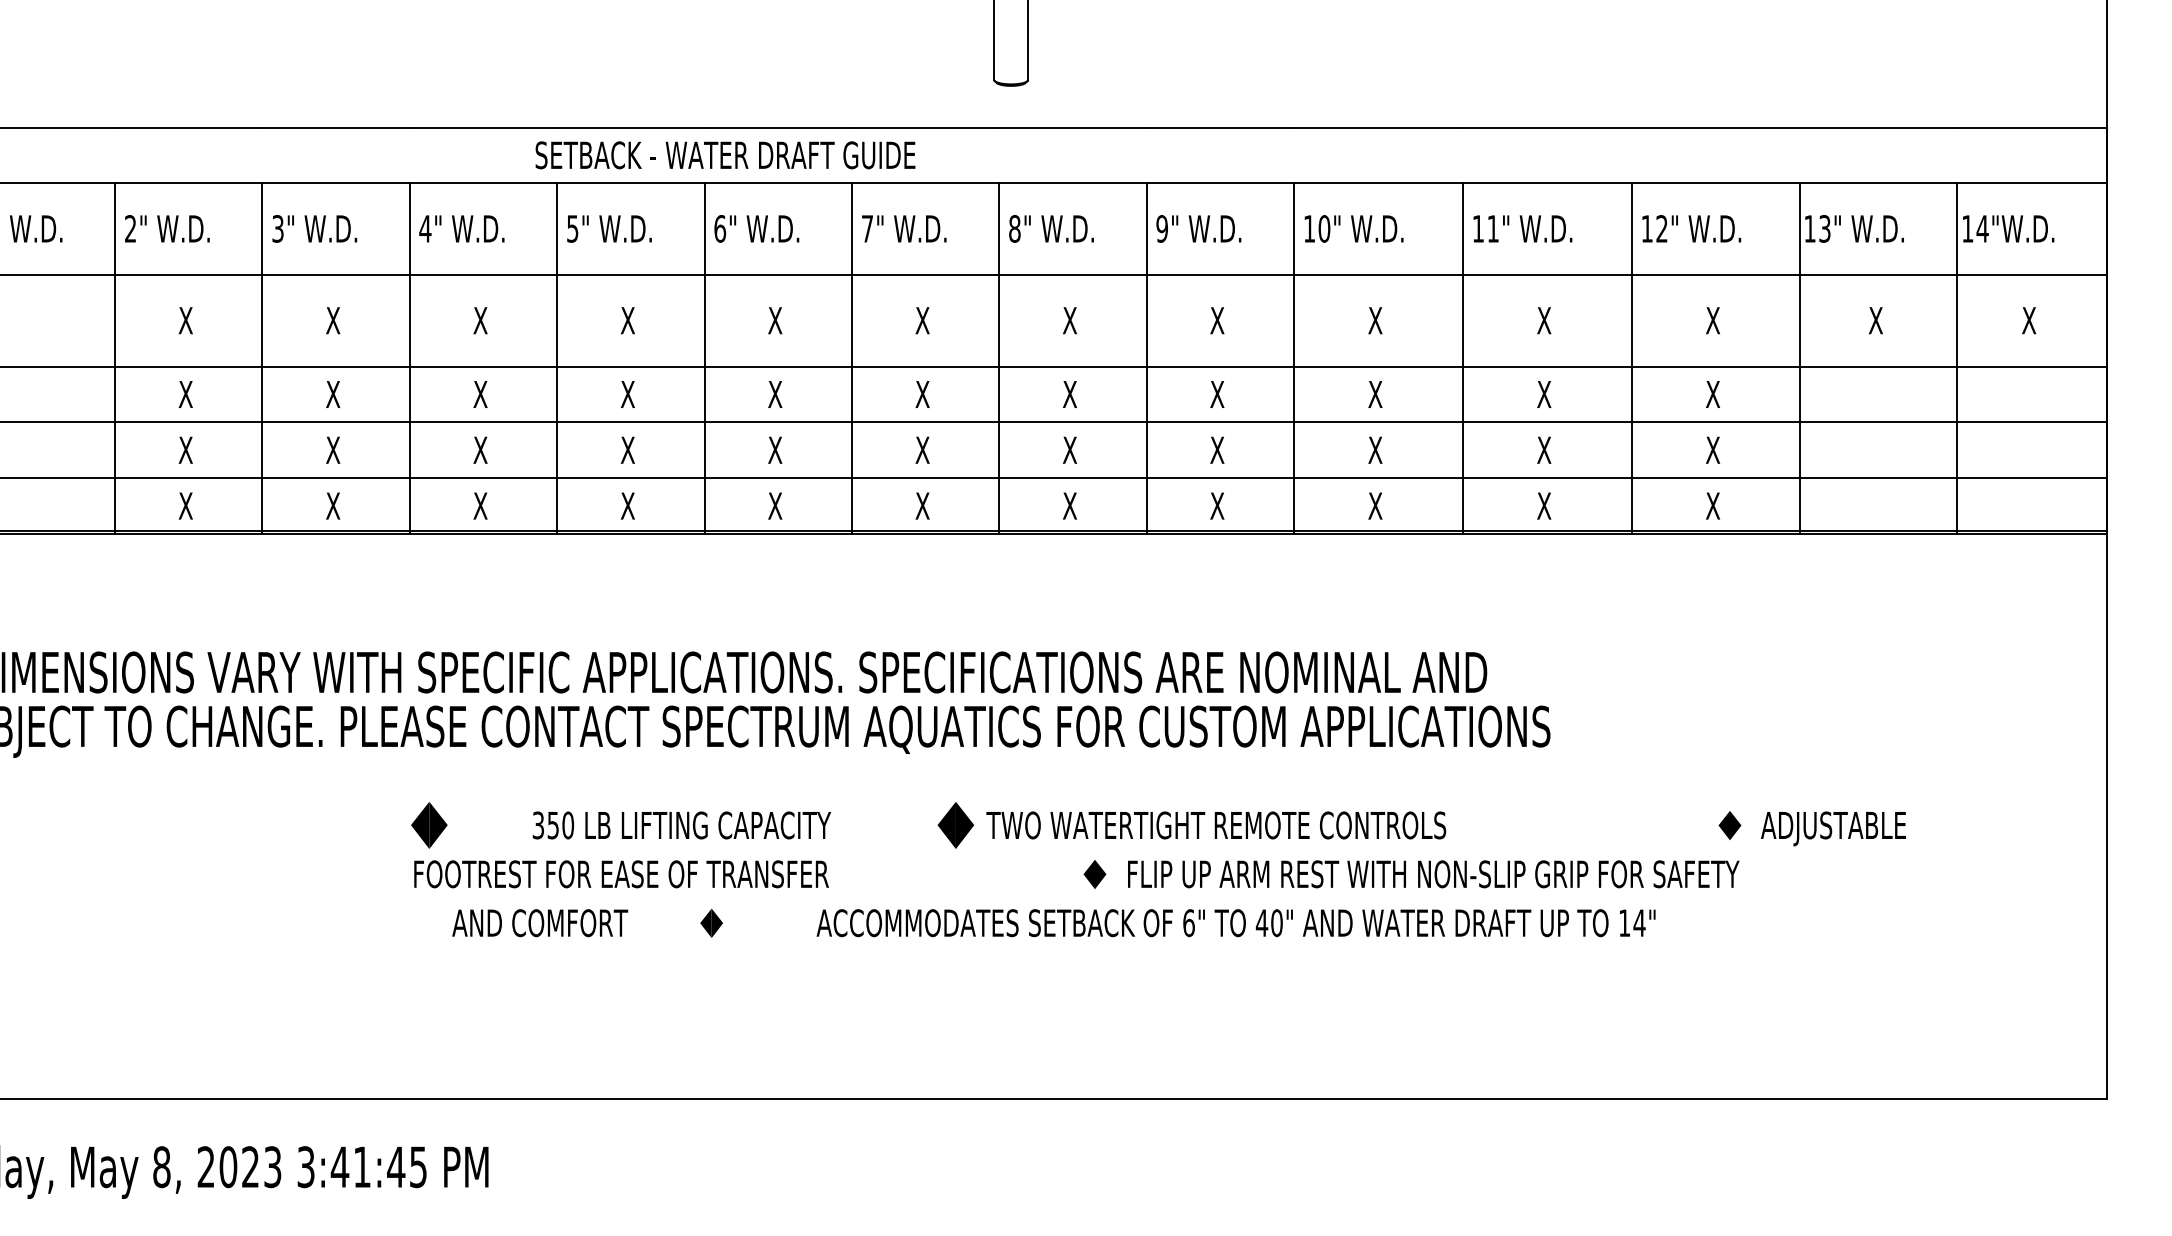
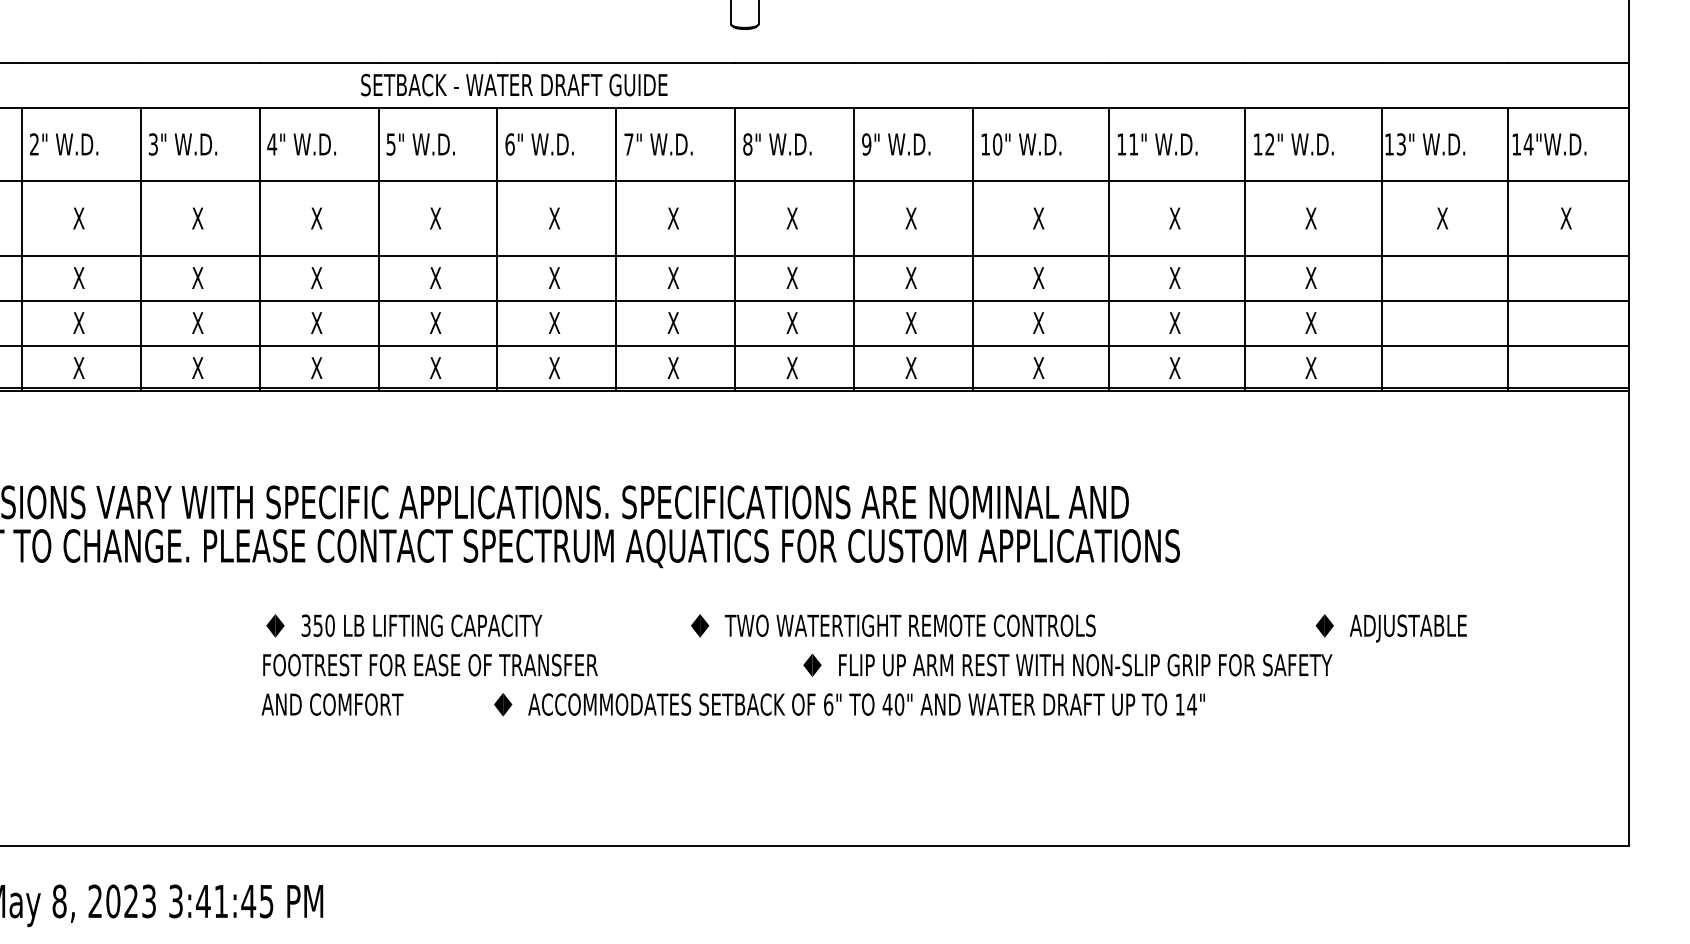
part: (429, 825) -> (275, 625), size x0.62
text: (681, 825) -> (421, 625), moved
part: (955, 825) -> (699, 625), size x0.62
text: (540, 923) -> (332, 704), moved
text: (1235, 923) -> (866, 704), moved

